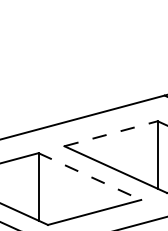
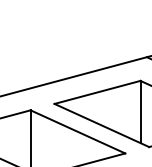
line: (111, 133) -> (97, 92), dashed -> solid
line: (90, 176) -> (78, 131), dashed -> solid

